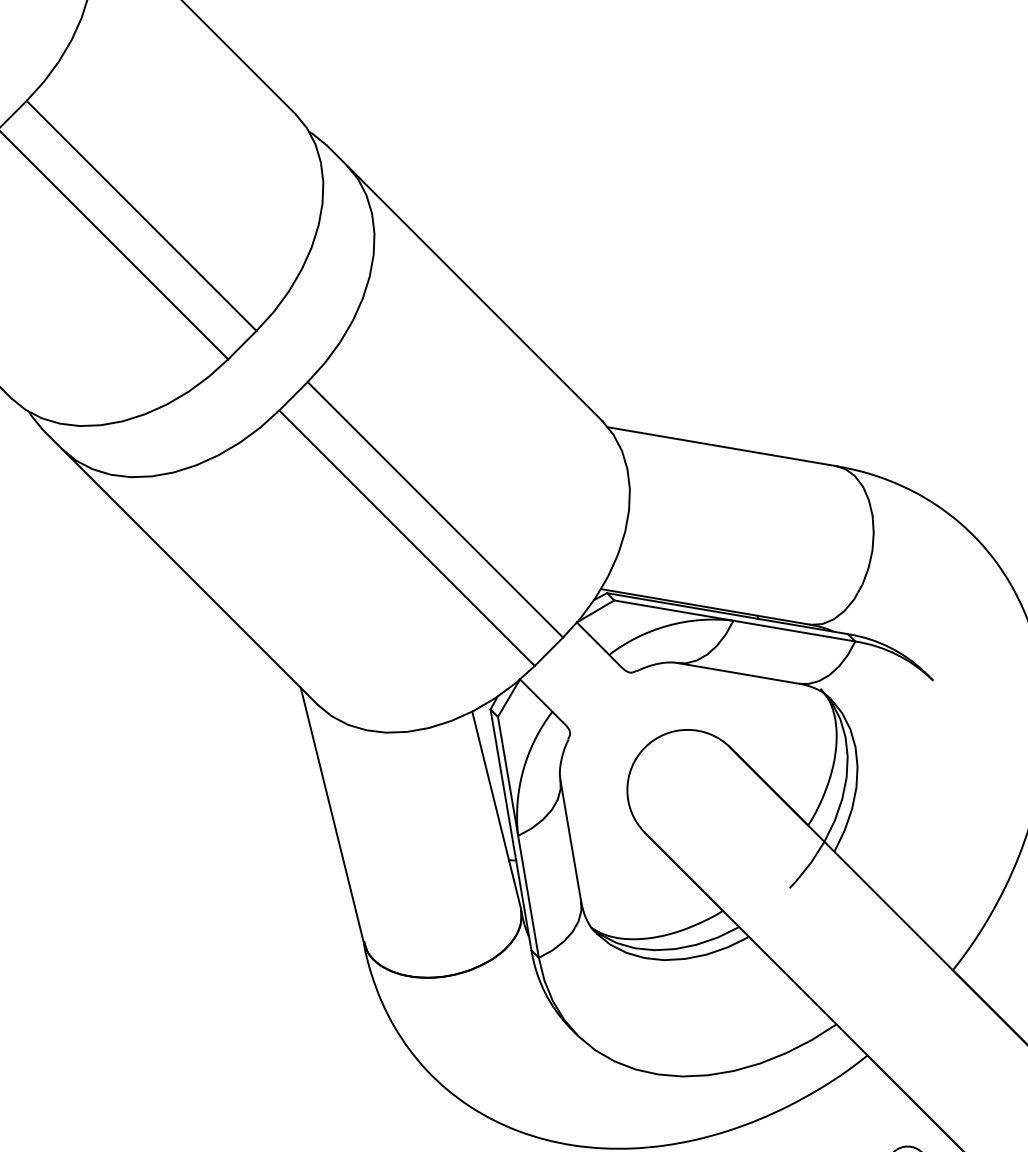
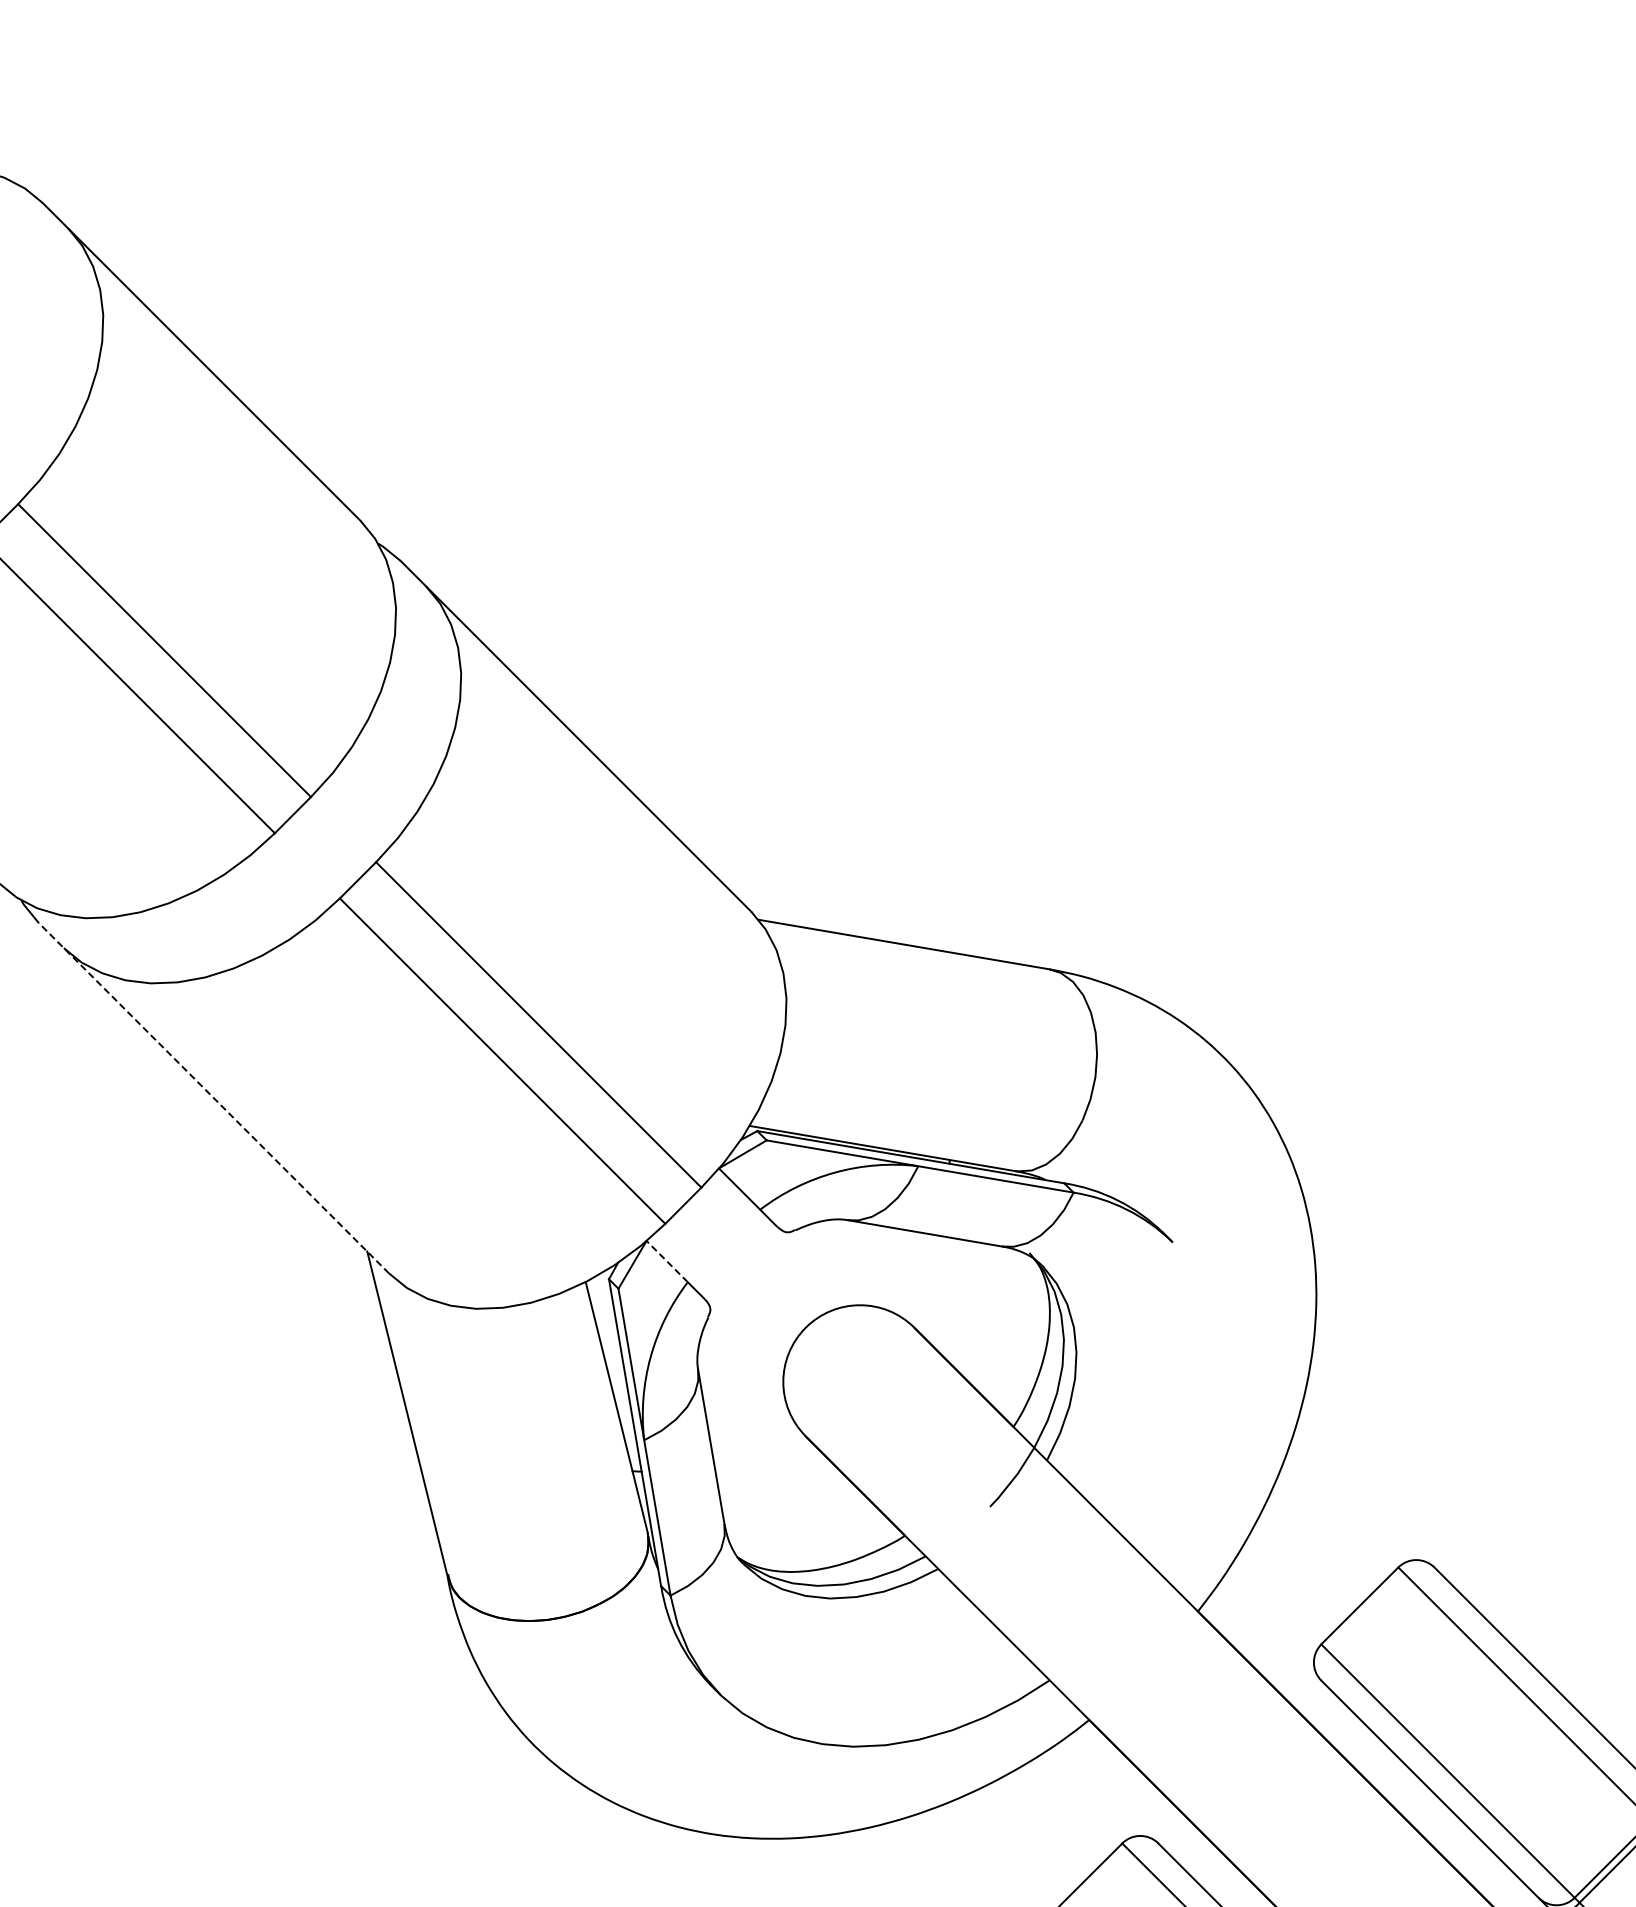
line: (180, 567) -> (213, 1098), solid -> dashed
line: (535, 695) -> (666, 1261), solid -> dashed

